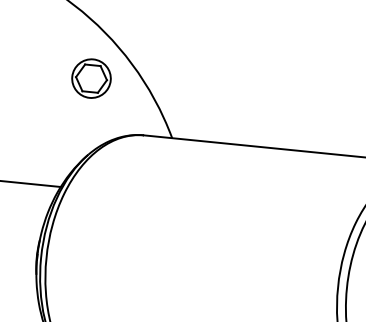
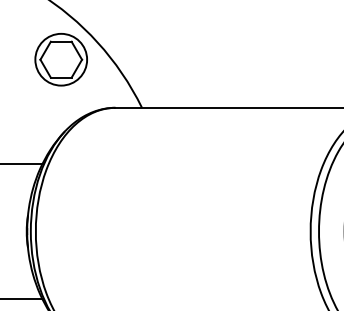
part: (90, 78) -> (60, 59), size x1.43

